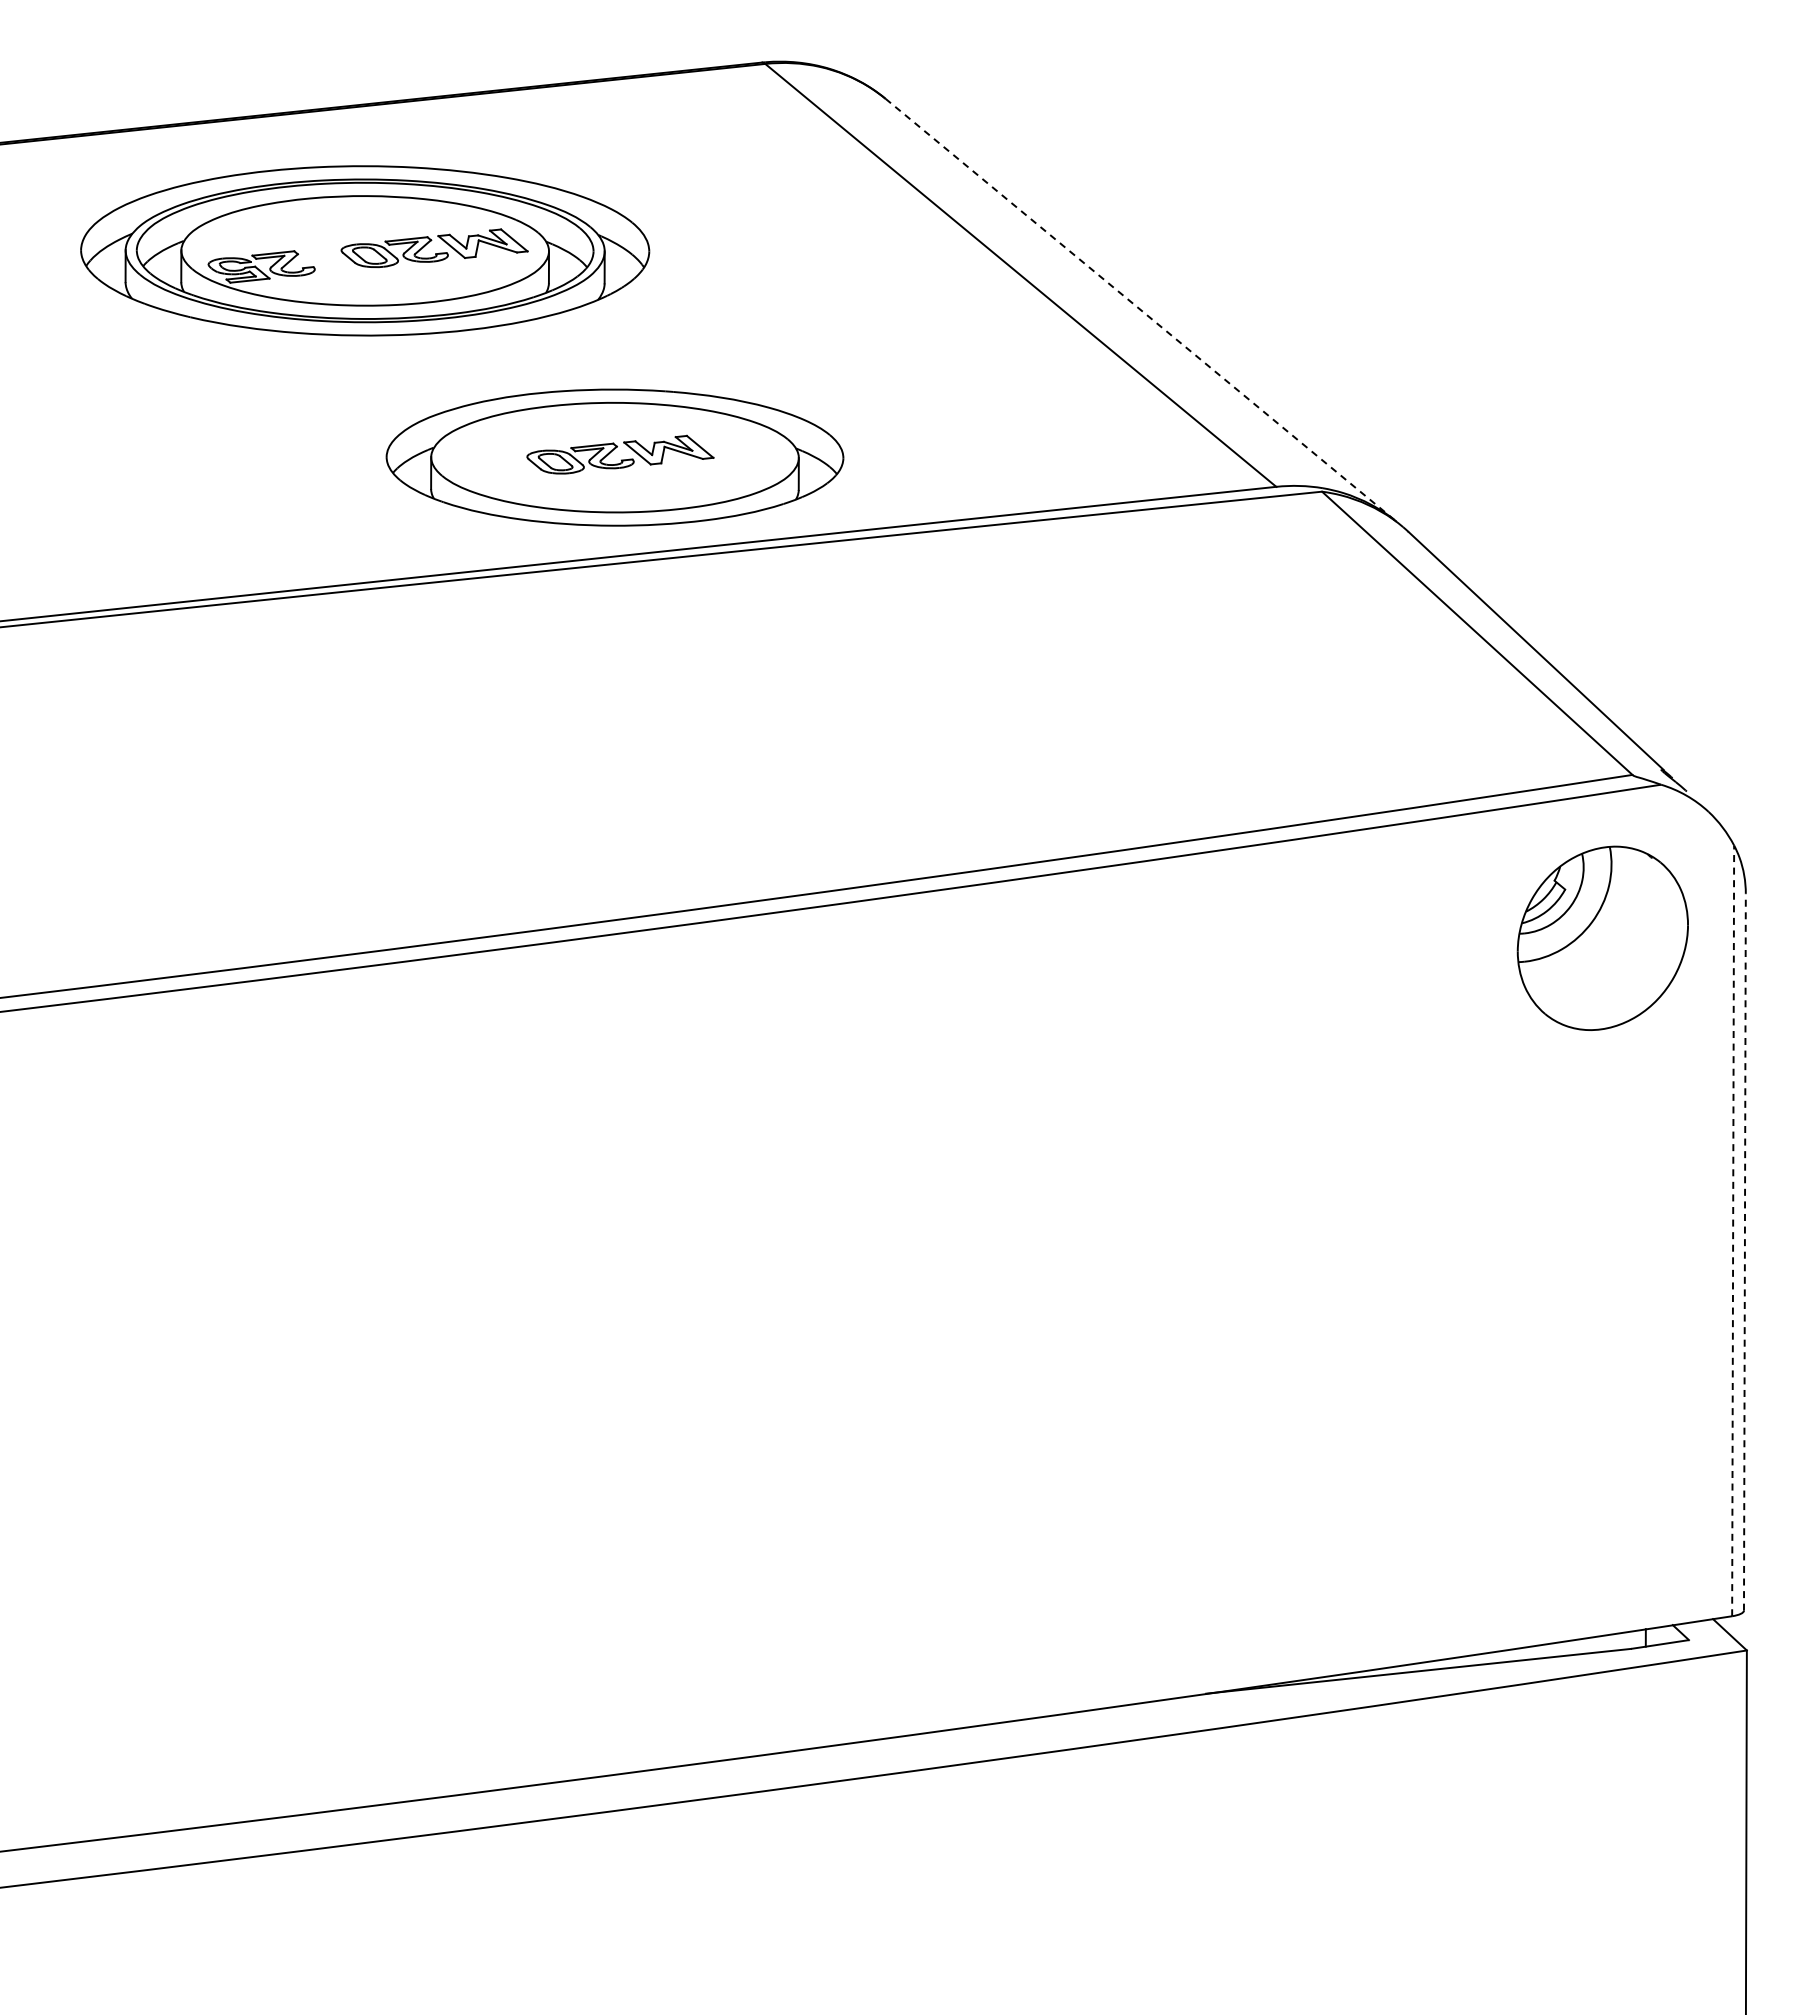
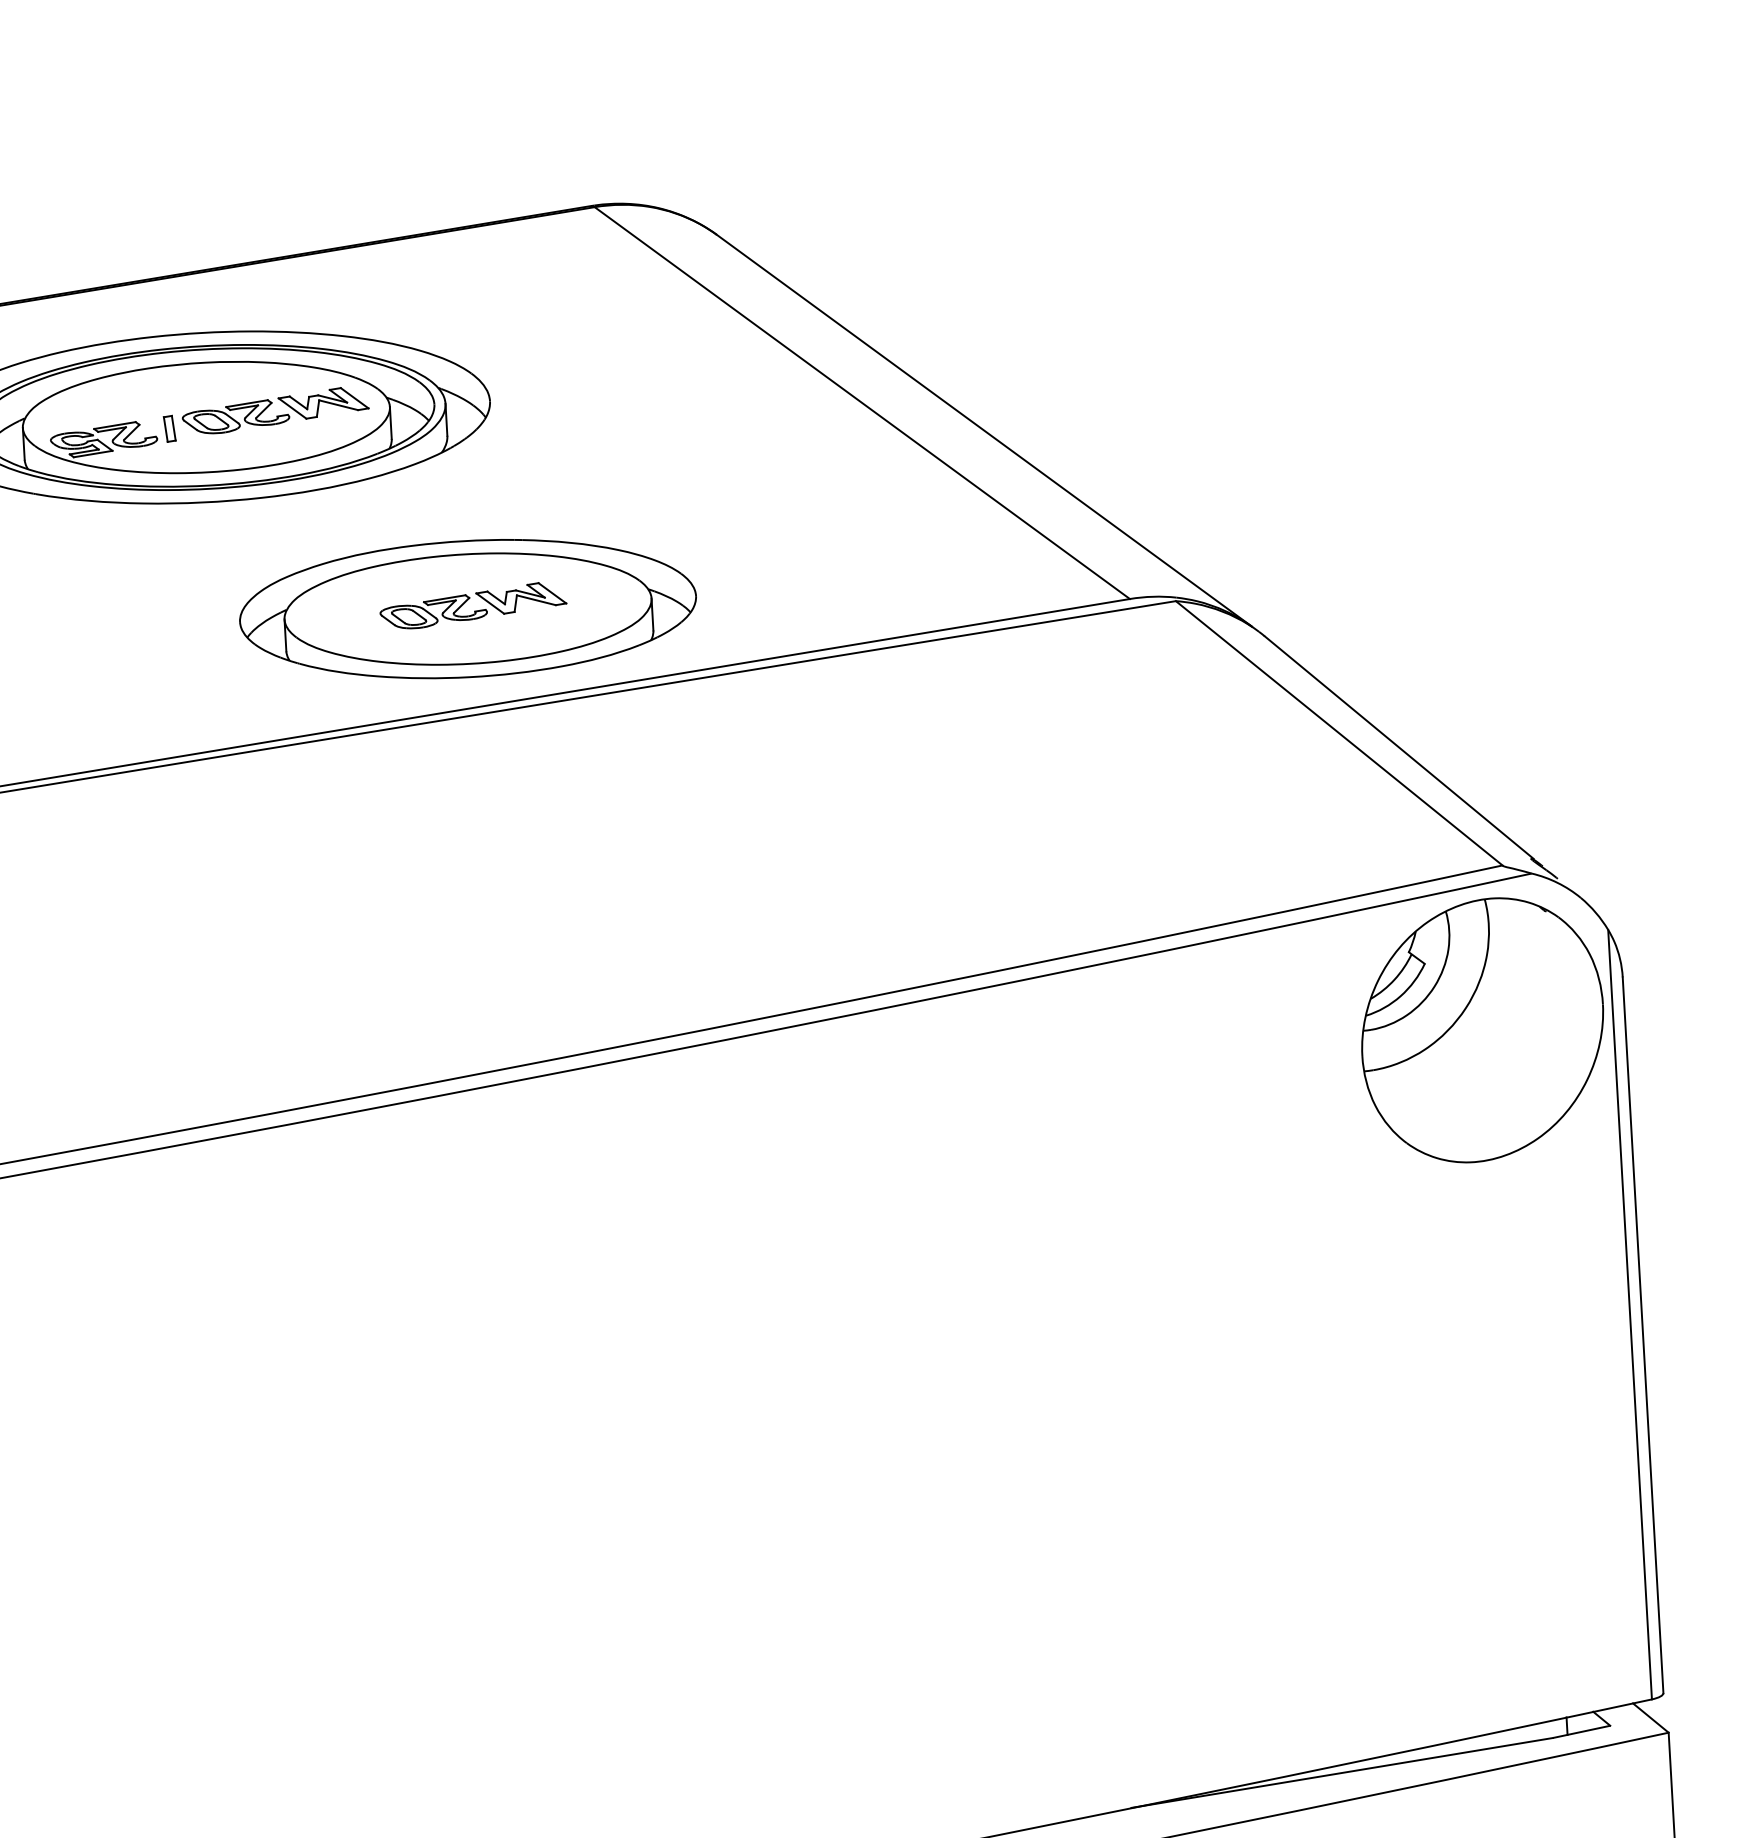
part: (327, 259) -> (169, 428), added
line: (1141, 310) -> (984, 430), dashed -> solid
part: (1602, 938) -> (1482, 1030), size x1.43
line: (1733, 1230) -> (1630, 1314), dashed -> solid
line: (1744, 1251) -> (1642, 1334), dashed -> solid

